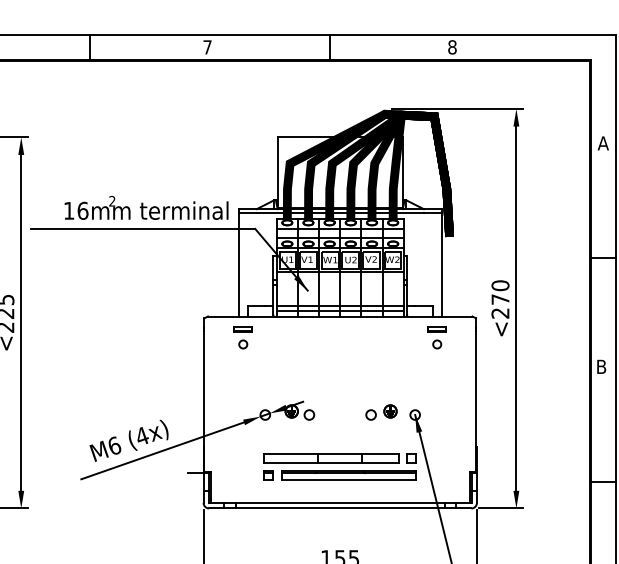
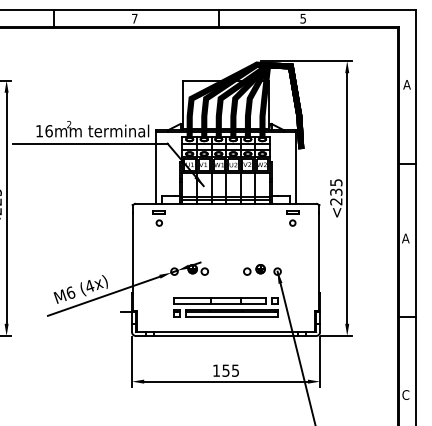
text: (452, 47) -> (303, 18), 8 -> 5
text: (500, 292) -> (336, 187), <270 -> <235
text: (601, 366) -> (405, 238), B -> A

